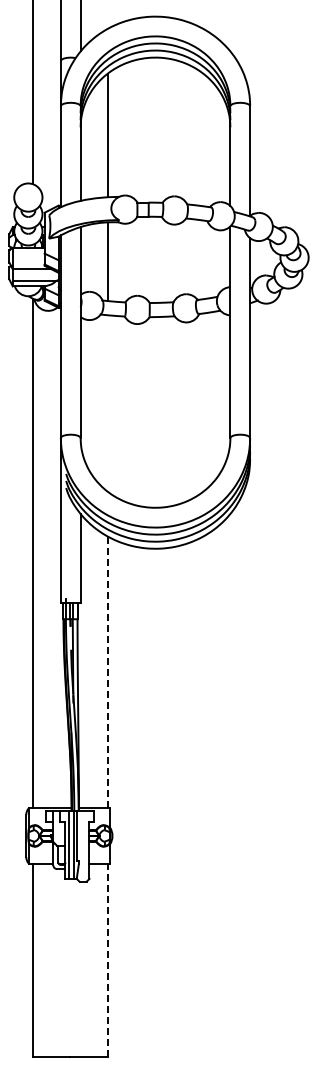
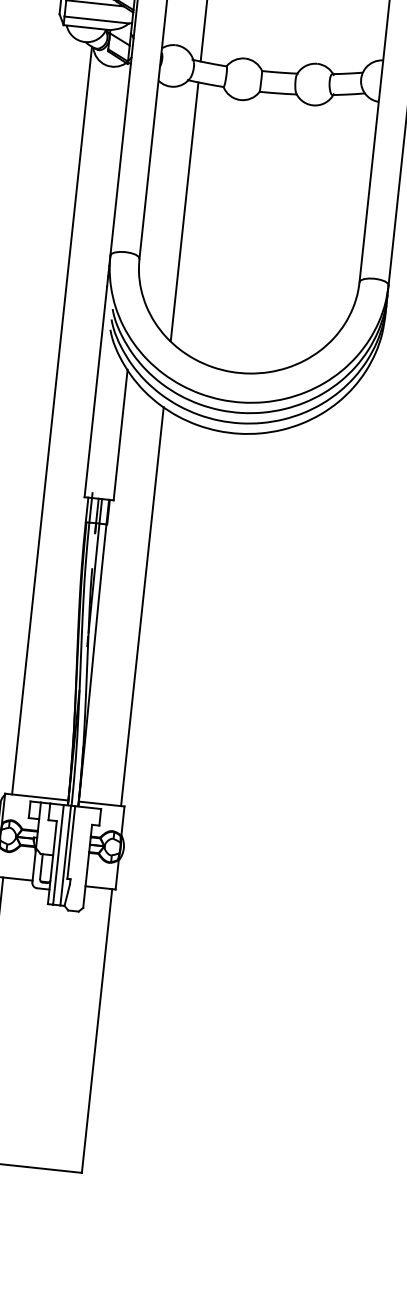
line: (107, 403) -> (184, 212), added
line: (107, 671) -> (142, 605), dashed -> solid
line: (107, 960) -> (96, 1030), dashed -> solid

